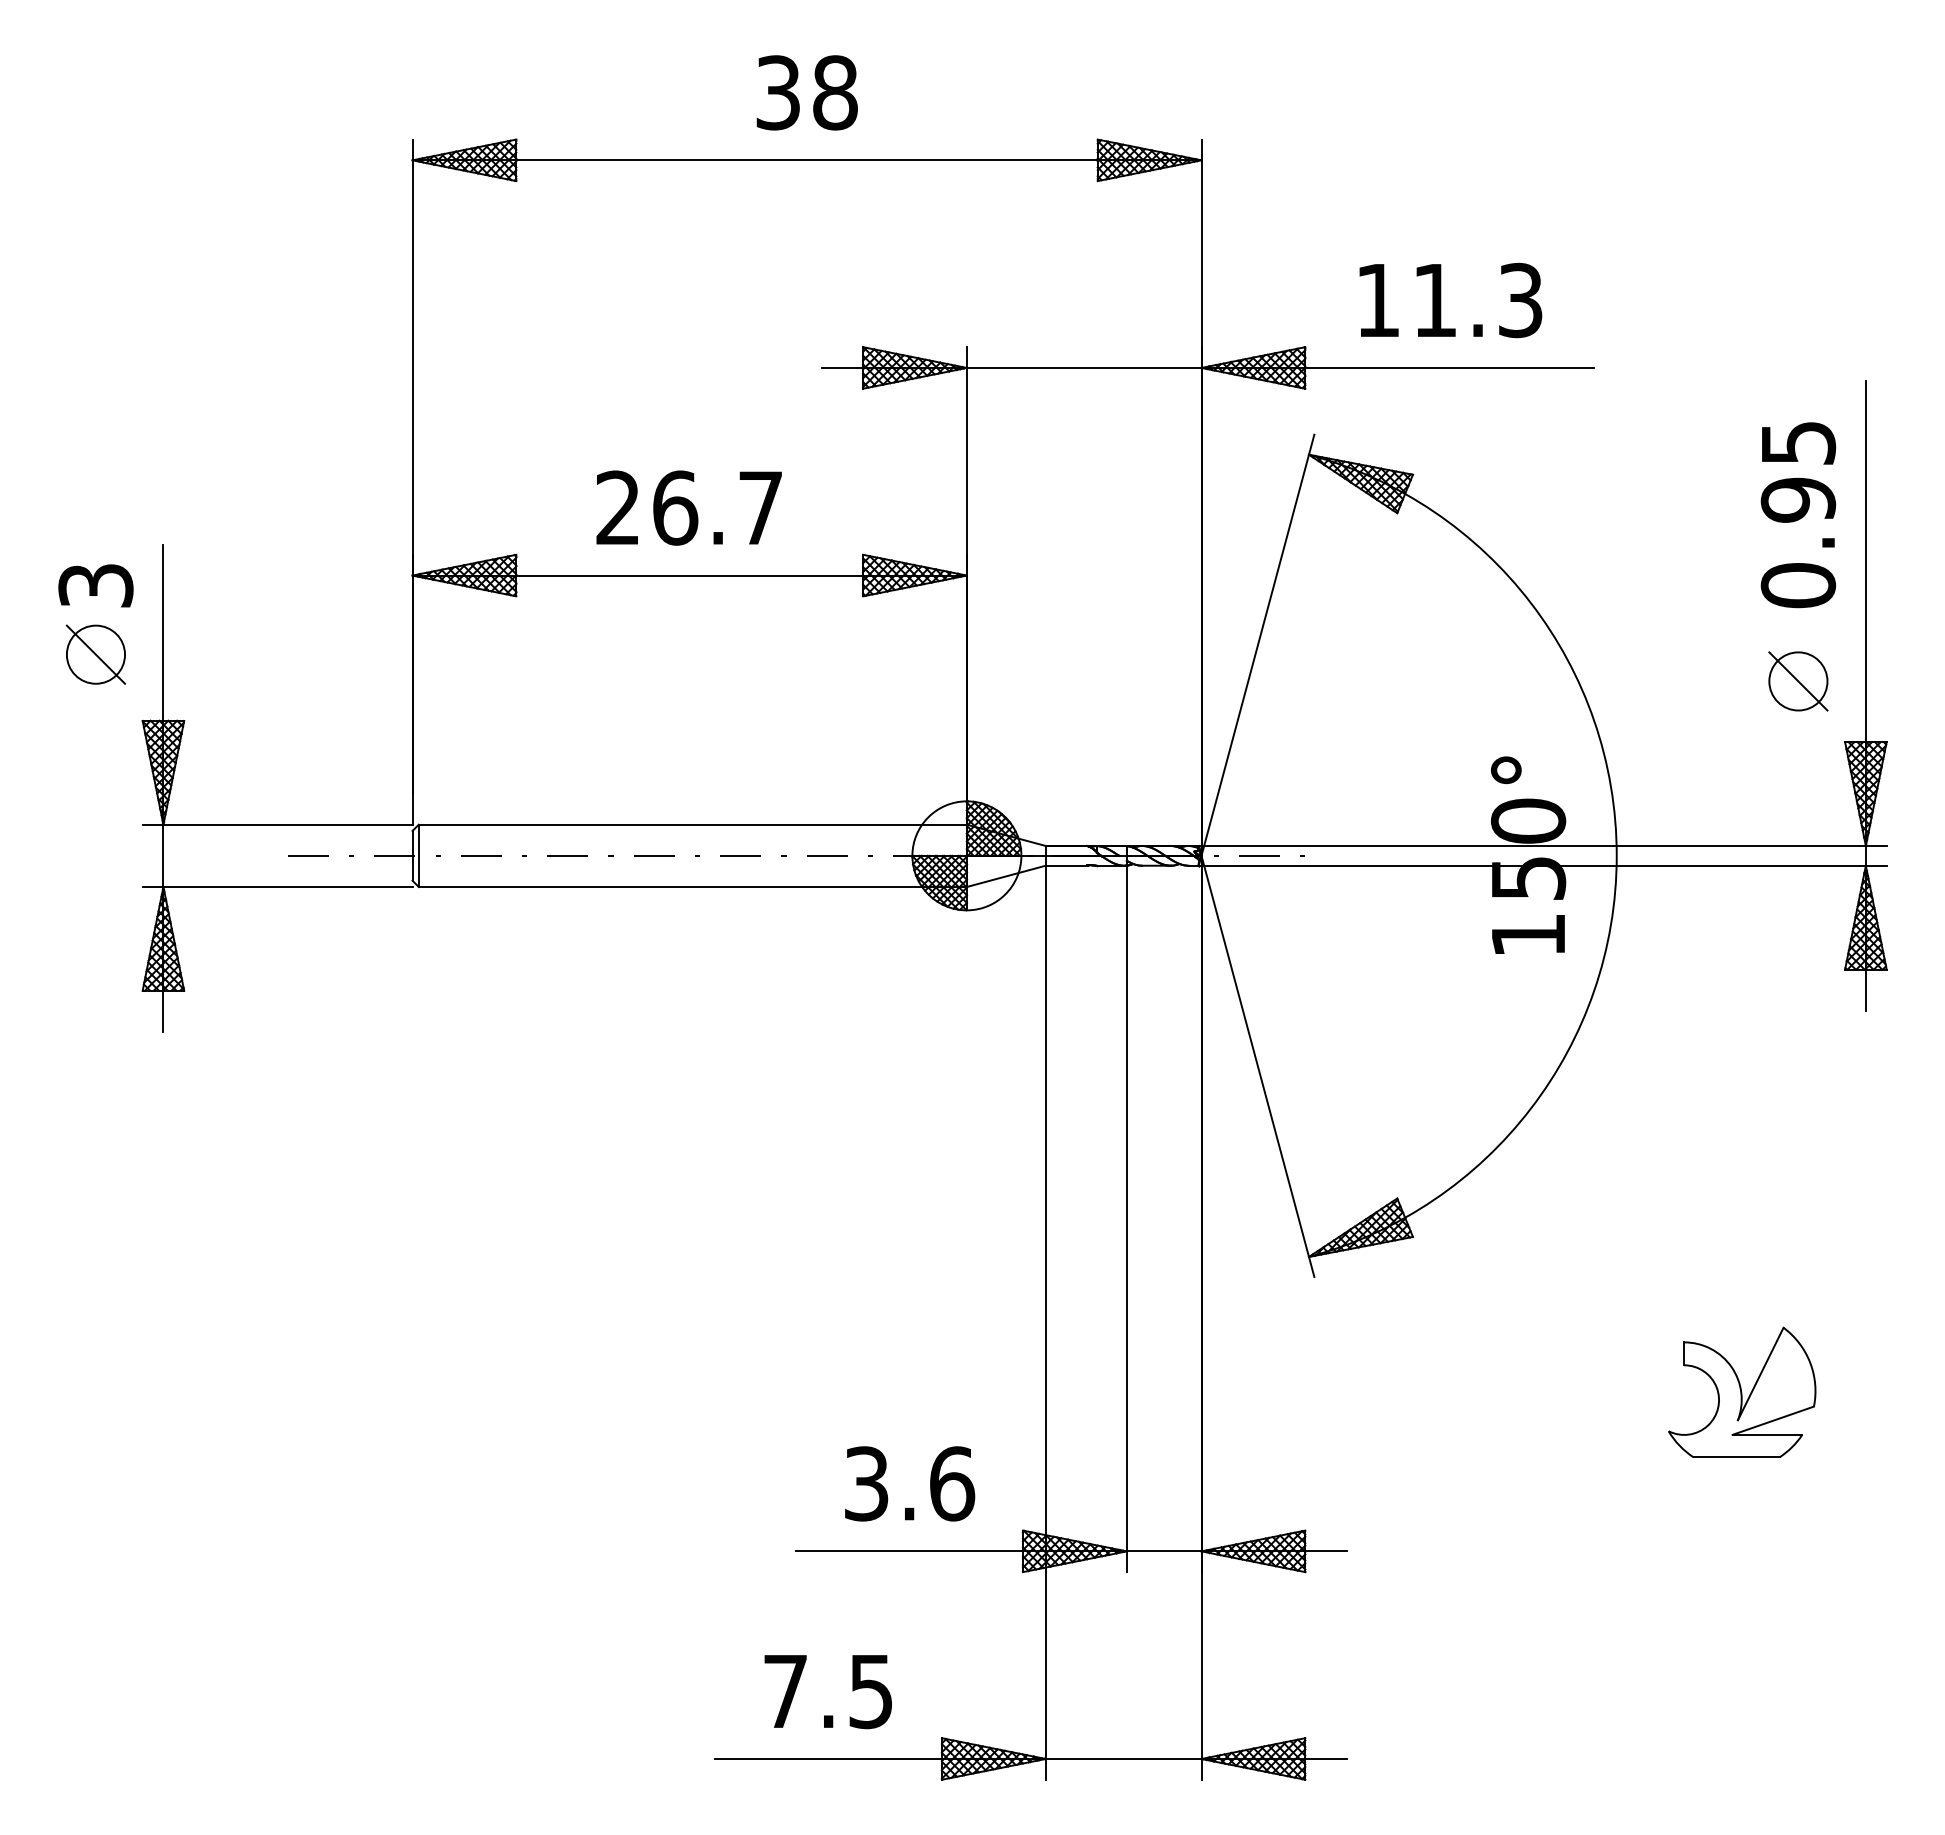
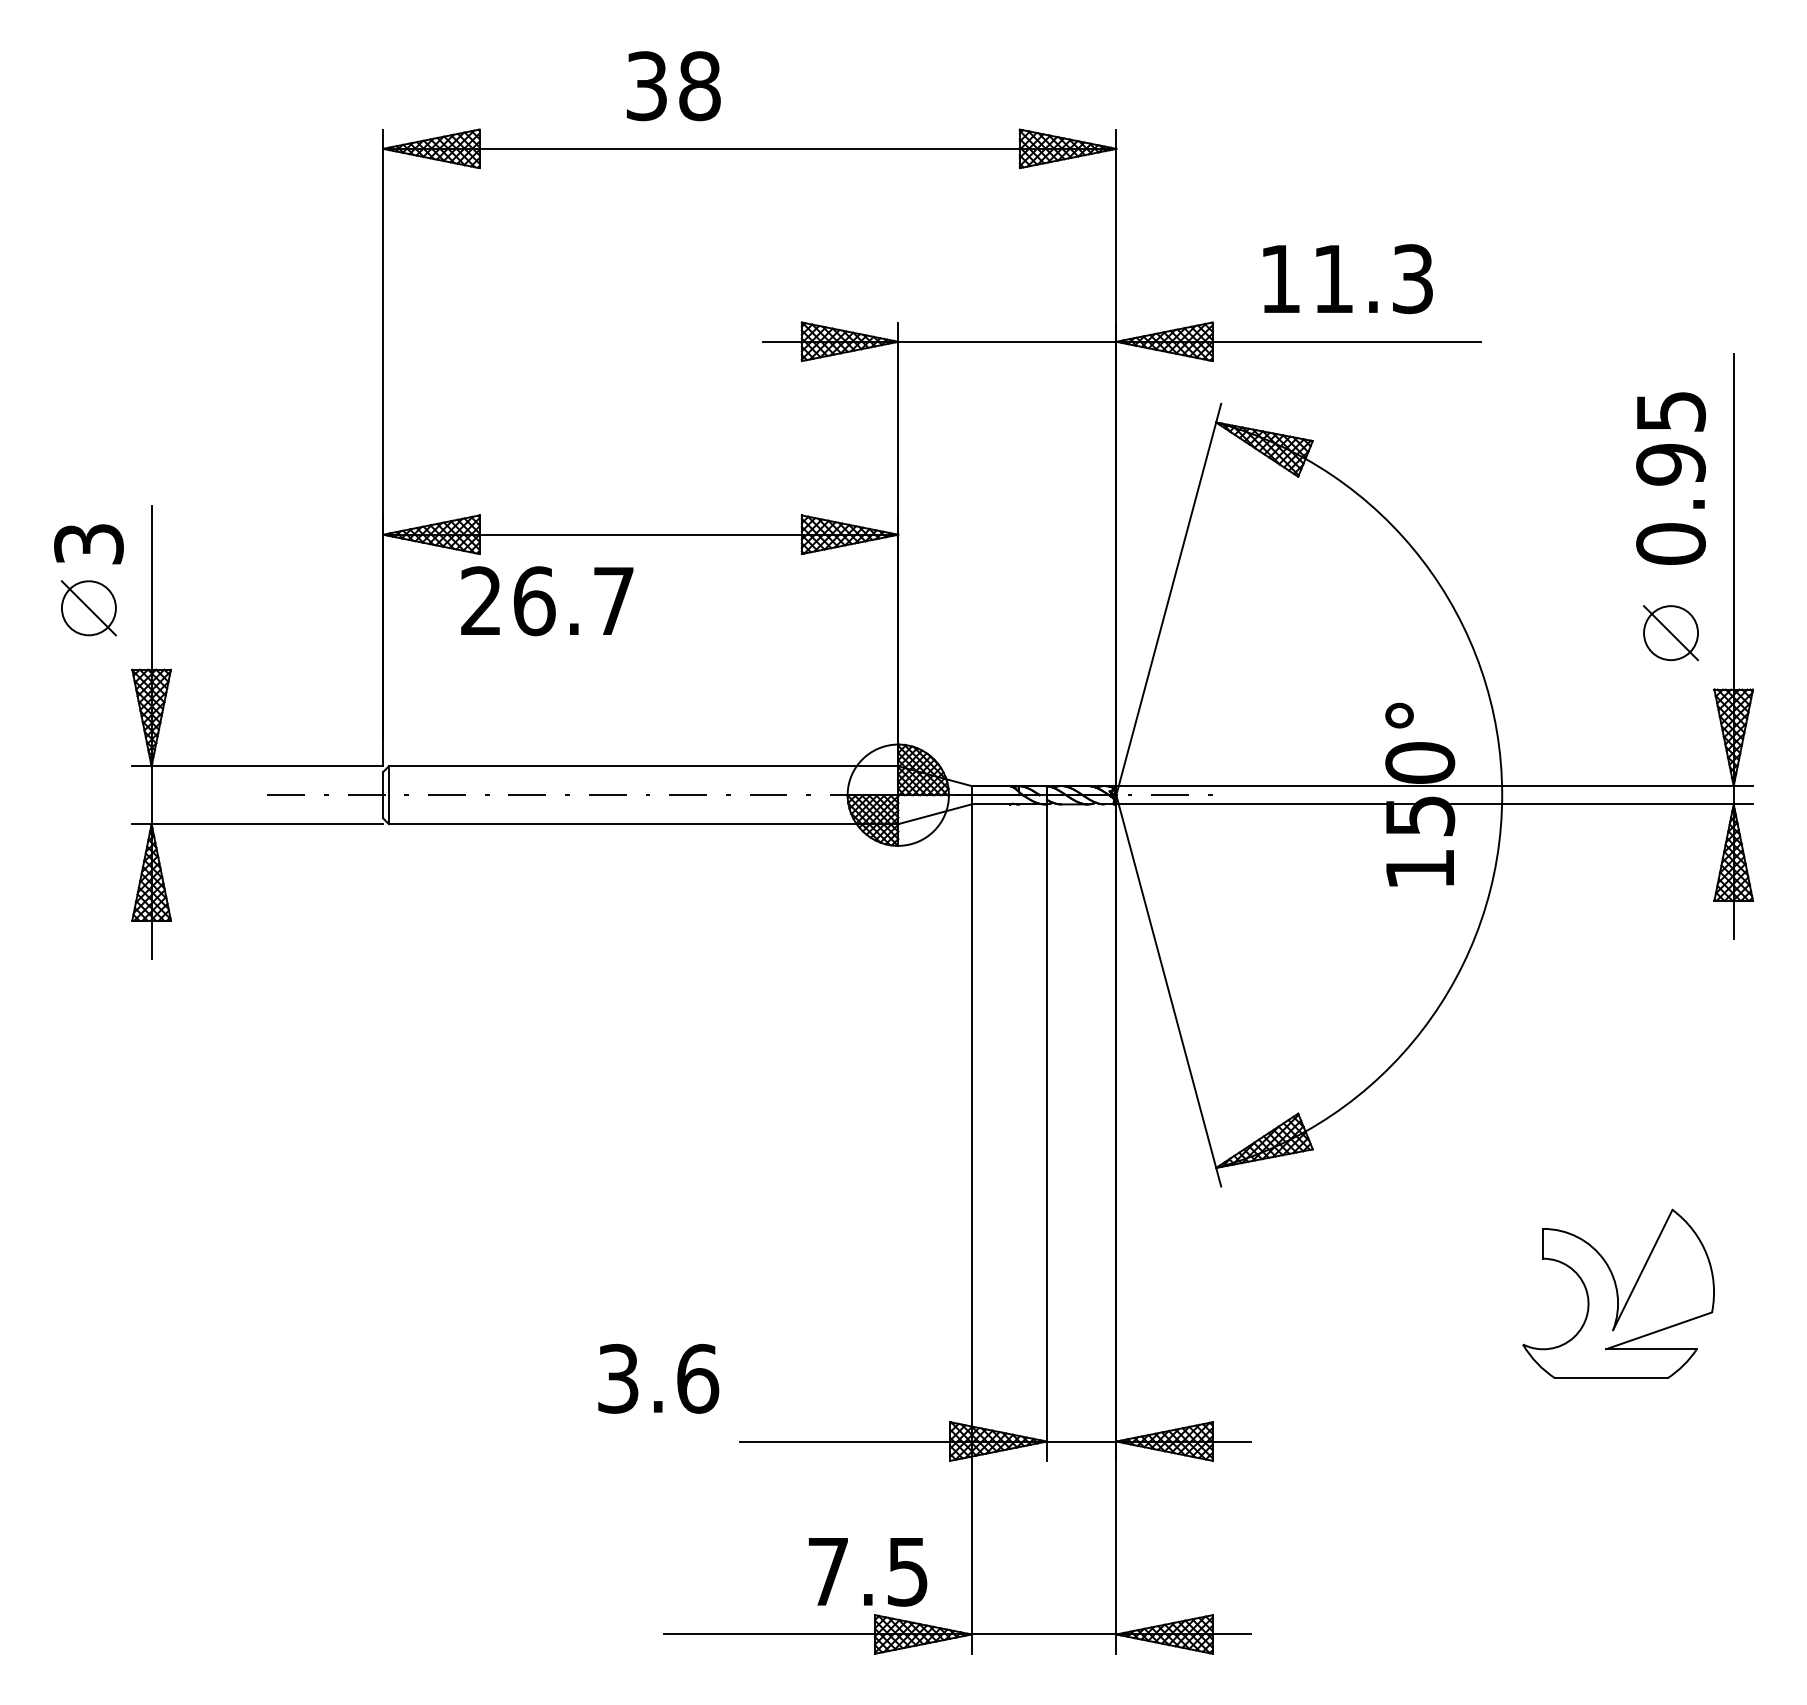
text: (806, 92) -> (673, 85), moved
text: (688, 507) -> (546, 600), moved
part: (1742, 1391) -> (1619, 1292), size x1.4
text: (910, 1483) -> (659, 1378), moved
text: (827, 1692) -> (867, 1572), moved

